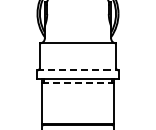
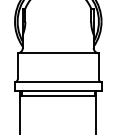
line: (77, 70) -> (57, 82), dashed -> solid
line: (77, 83) -> (57, 96), dashed -> solid

